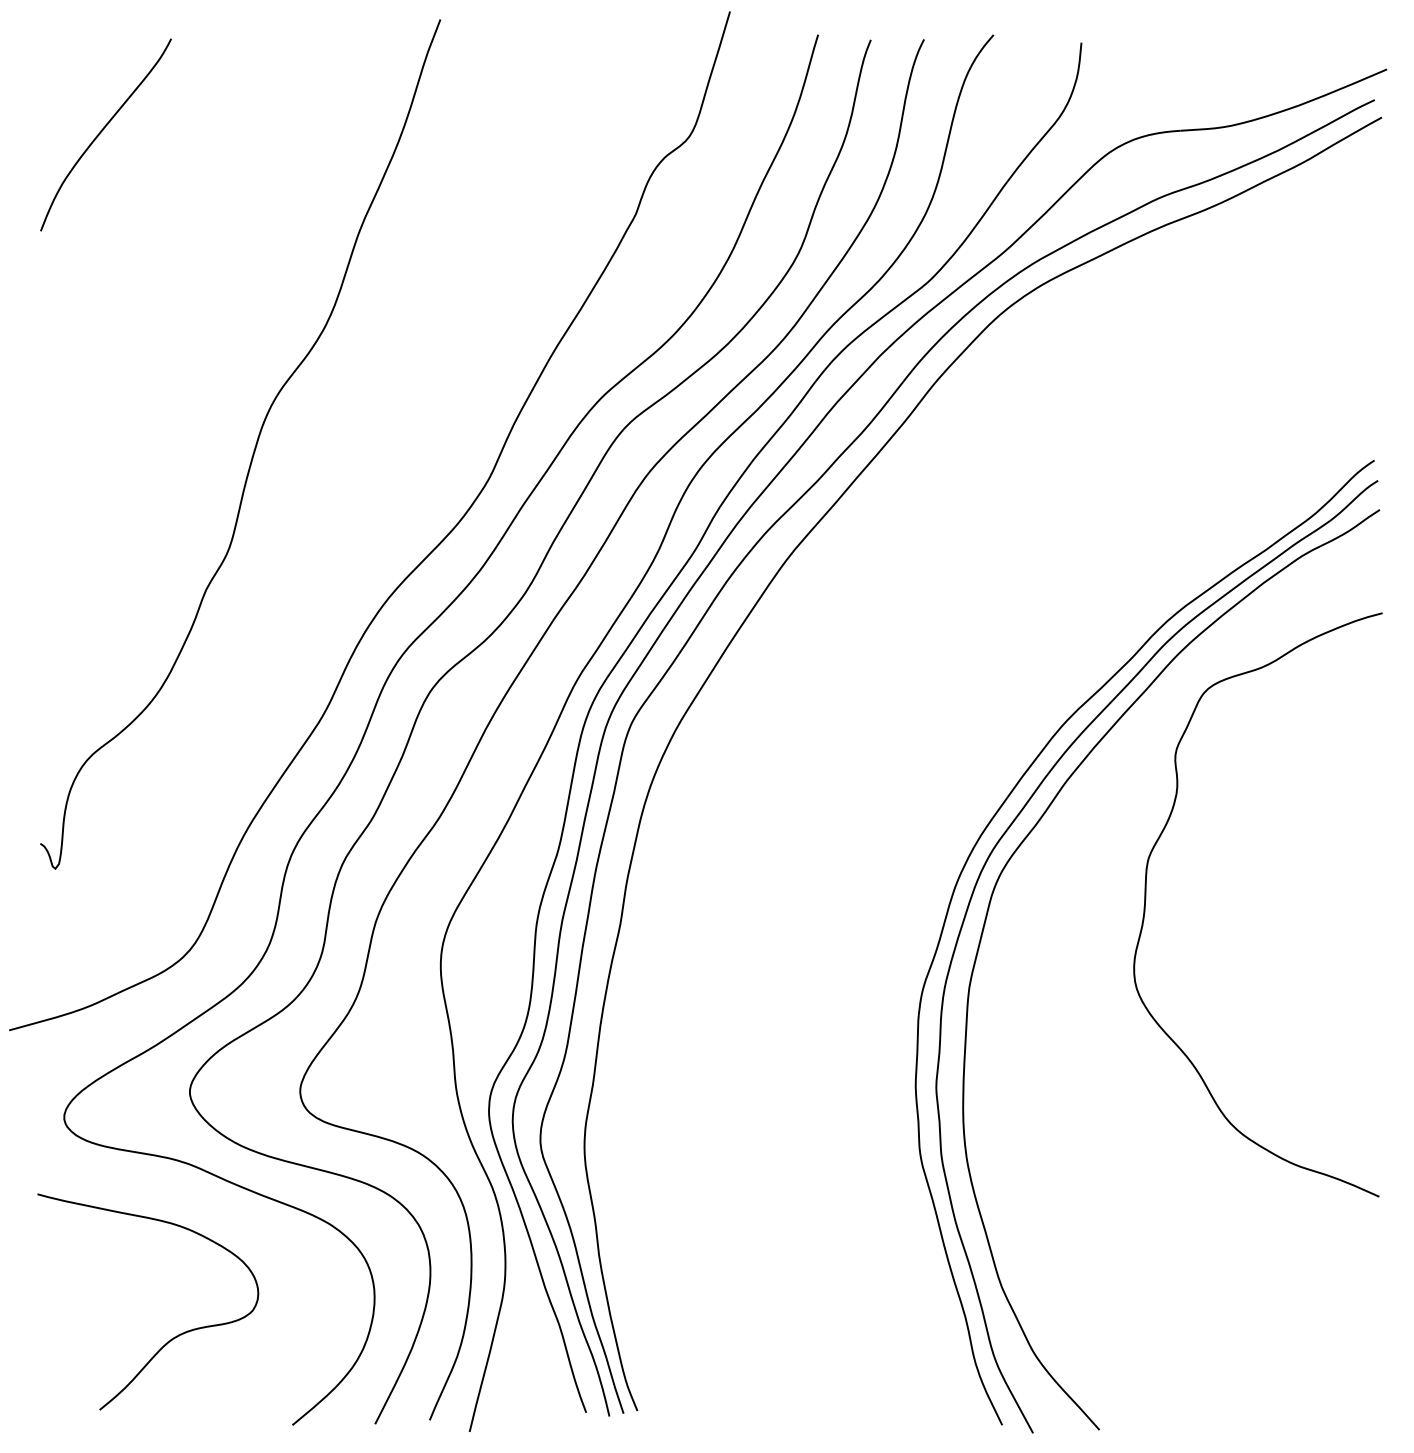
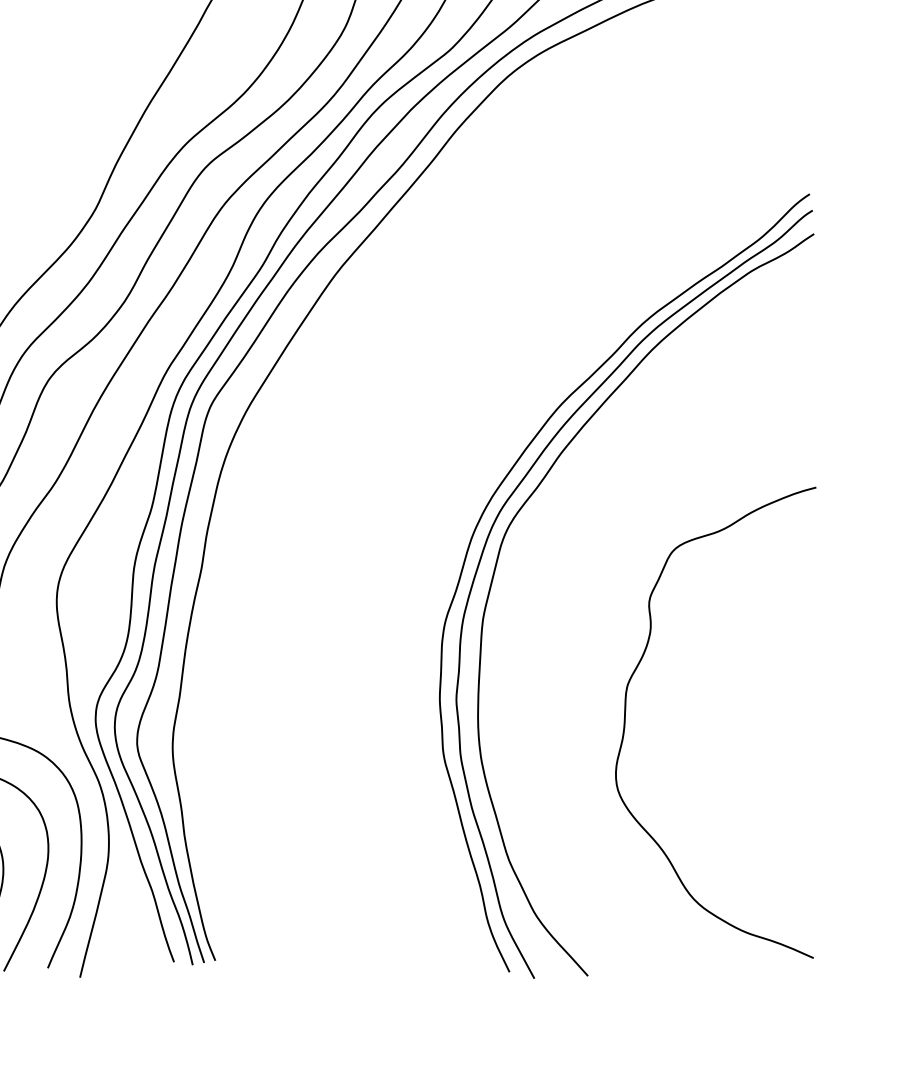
curve: (1146, 899) -> (625, 718), moved

